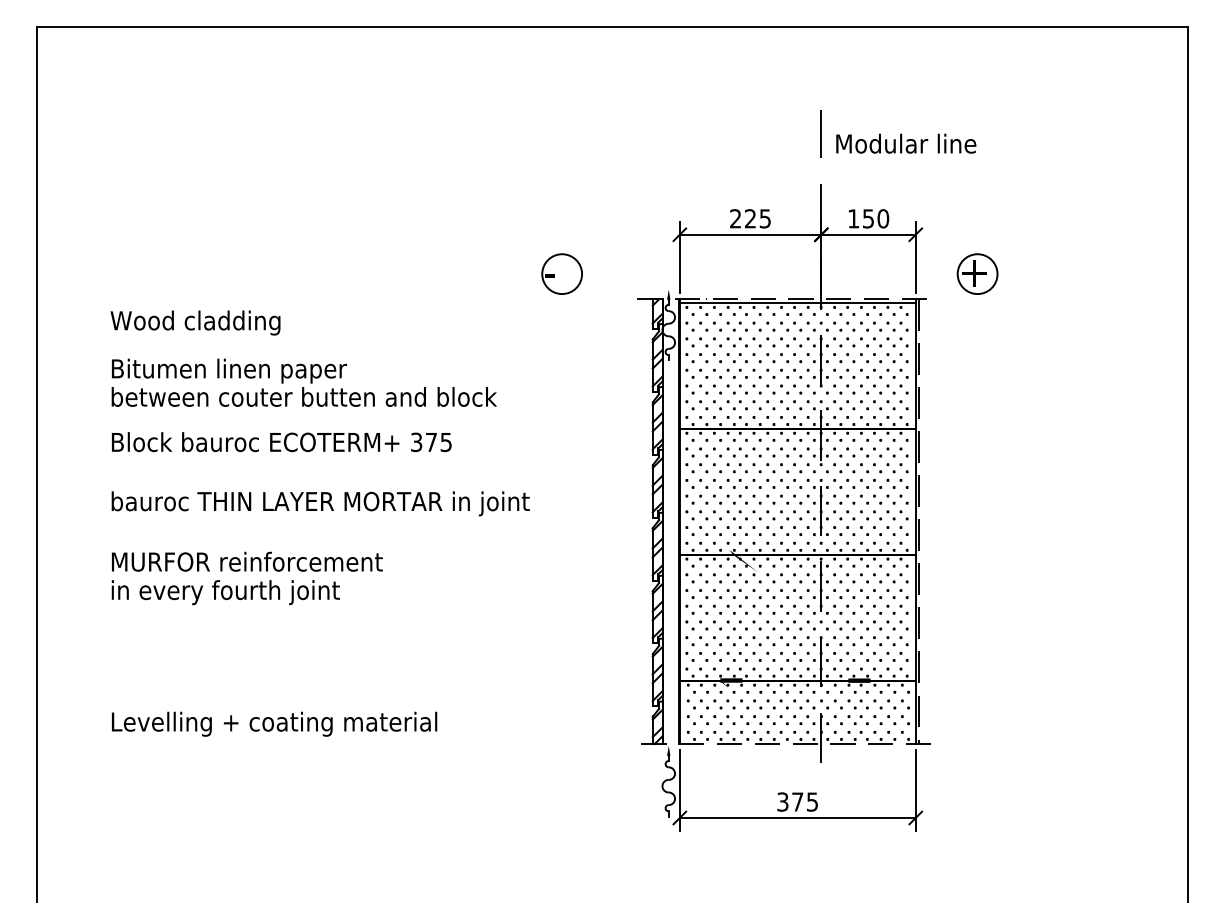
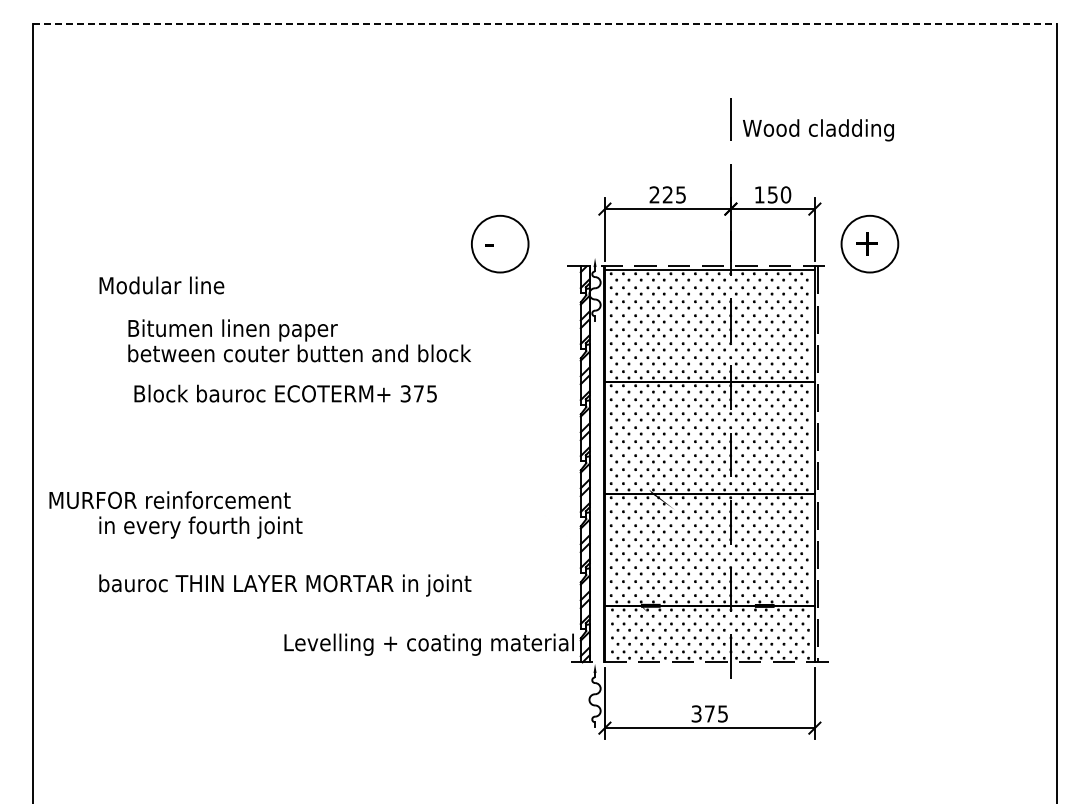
line: (613, 26) -> (545, 23), solid -> dashed
text: (919, 146) -> (818, 130), Modular line -> Wood cladding
circle: (561, 273) -> (499, 243), size x1.6
circle: (977, 273) -> (869, 243), size x1.6
text: (195, 322) -> (173, 287), Wood cladding -> Modular line
text: (304, 382) -> (299, 340), moved
text: (281, 441) -> (285, 393), moved
text: (320, 503) -> (285, 585), moved
text: (246, 561) -> (169, 499), moved
text: (273, 723) -> (428, 644), moved

